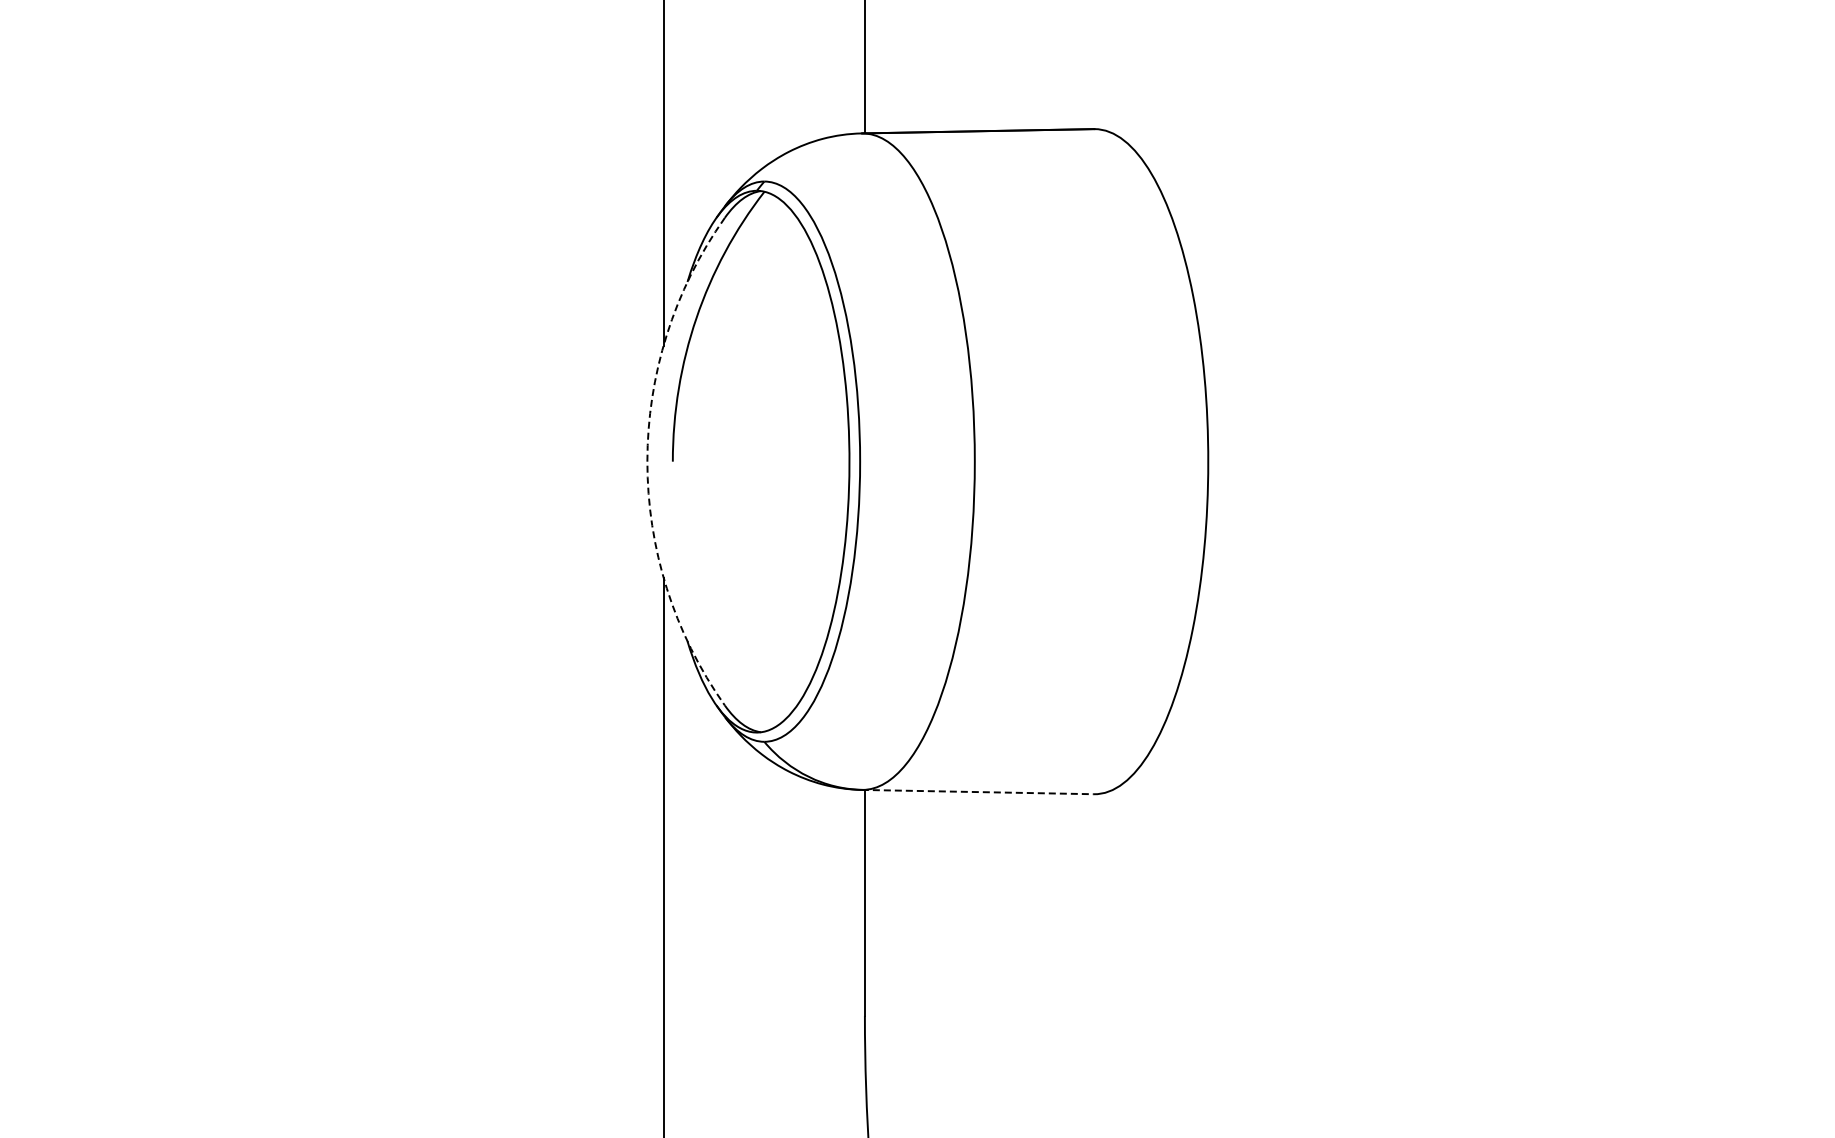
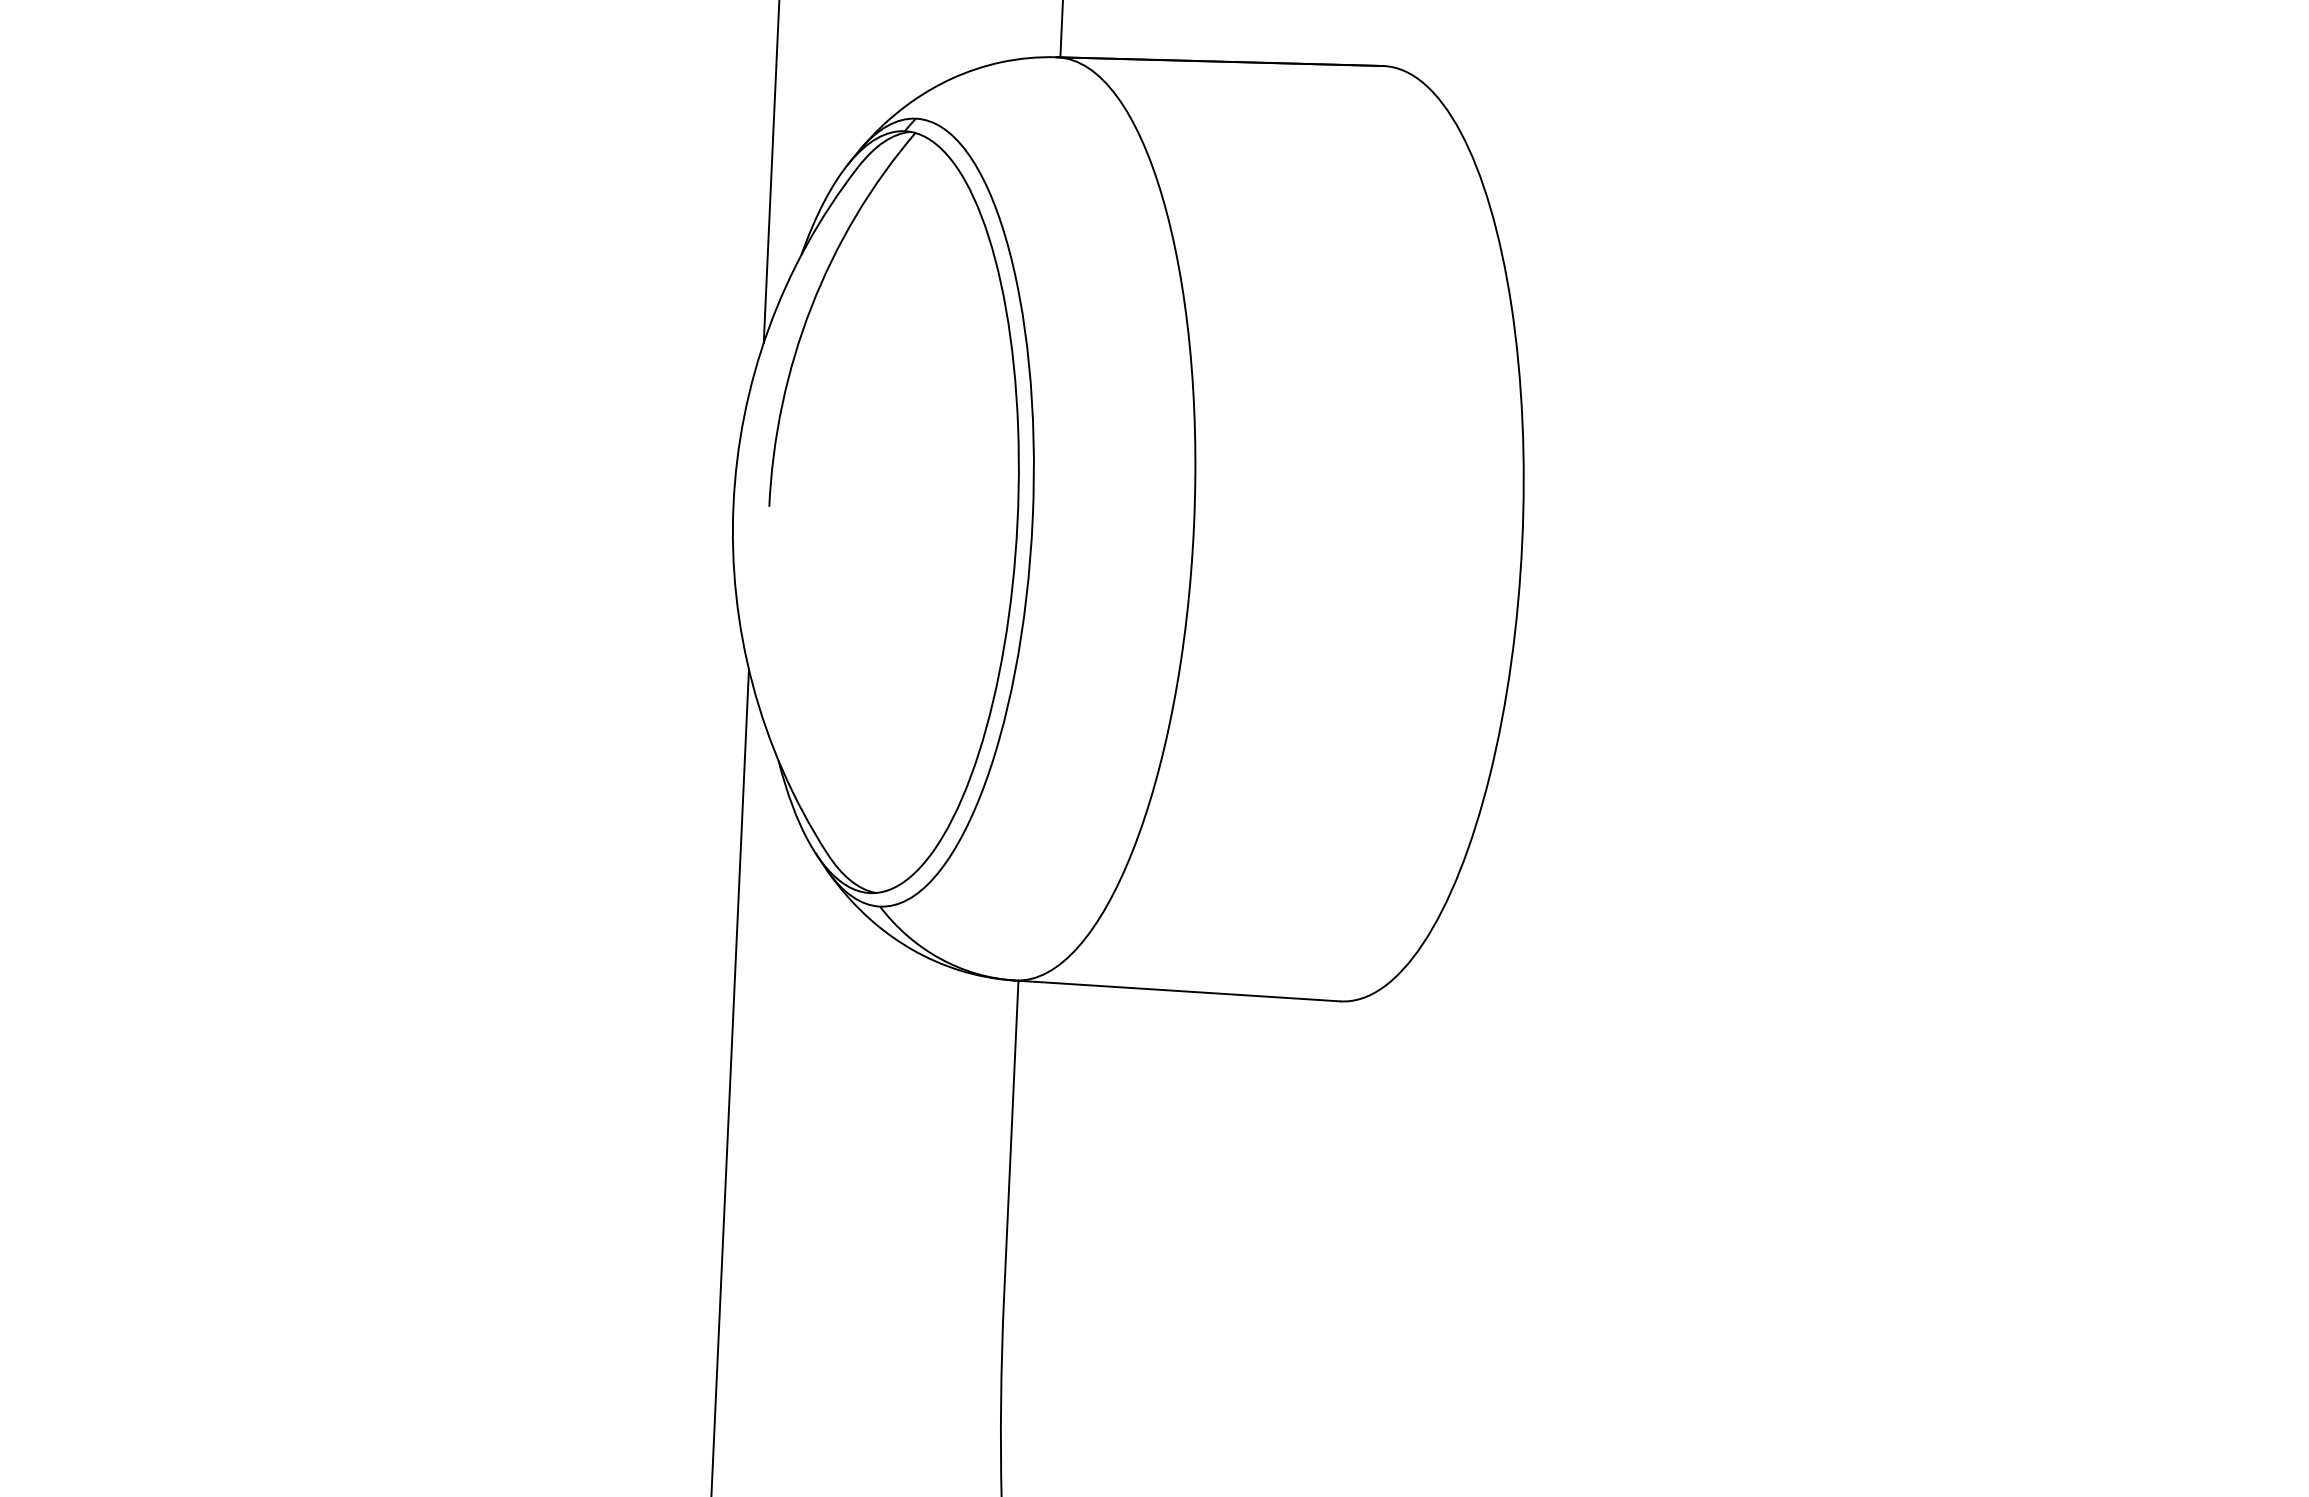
arc: (647, 461) -> (733, 504), dashed -> solid
line: (978, 792) -> (1178, 991), dashed -> solid

